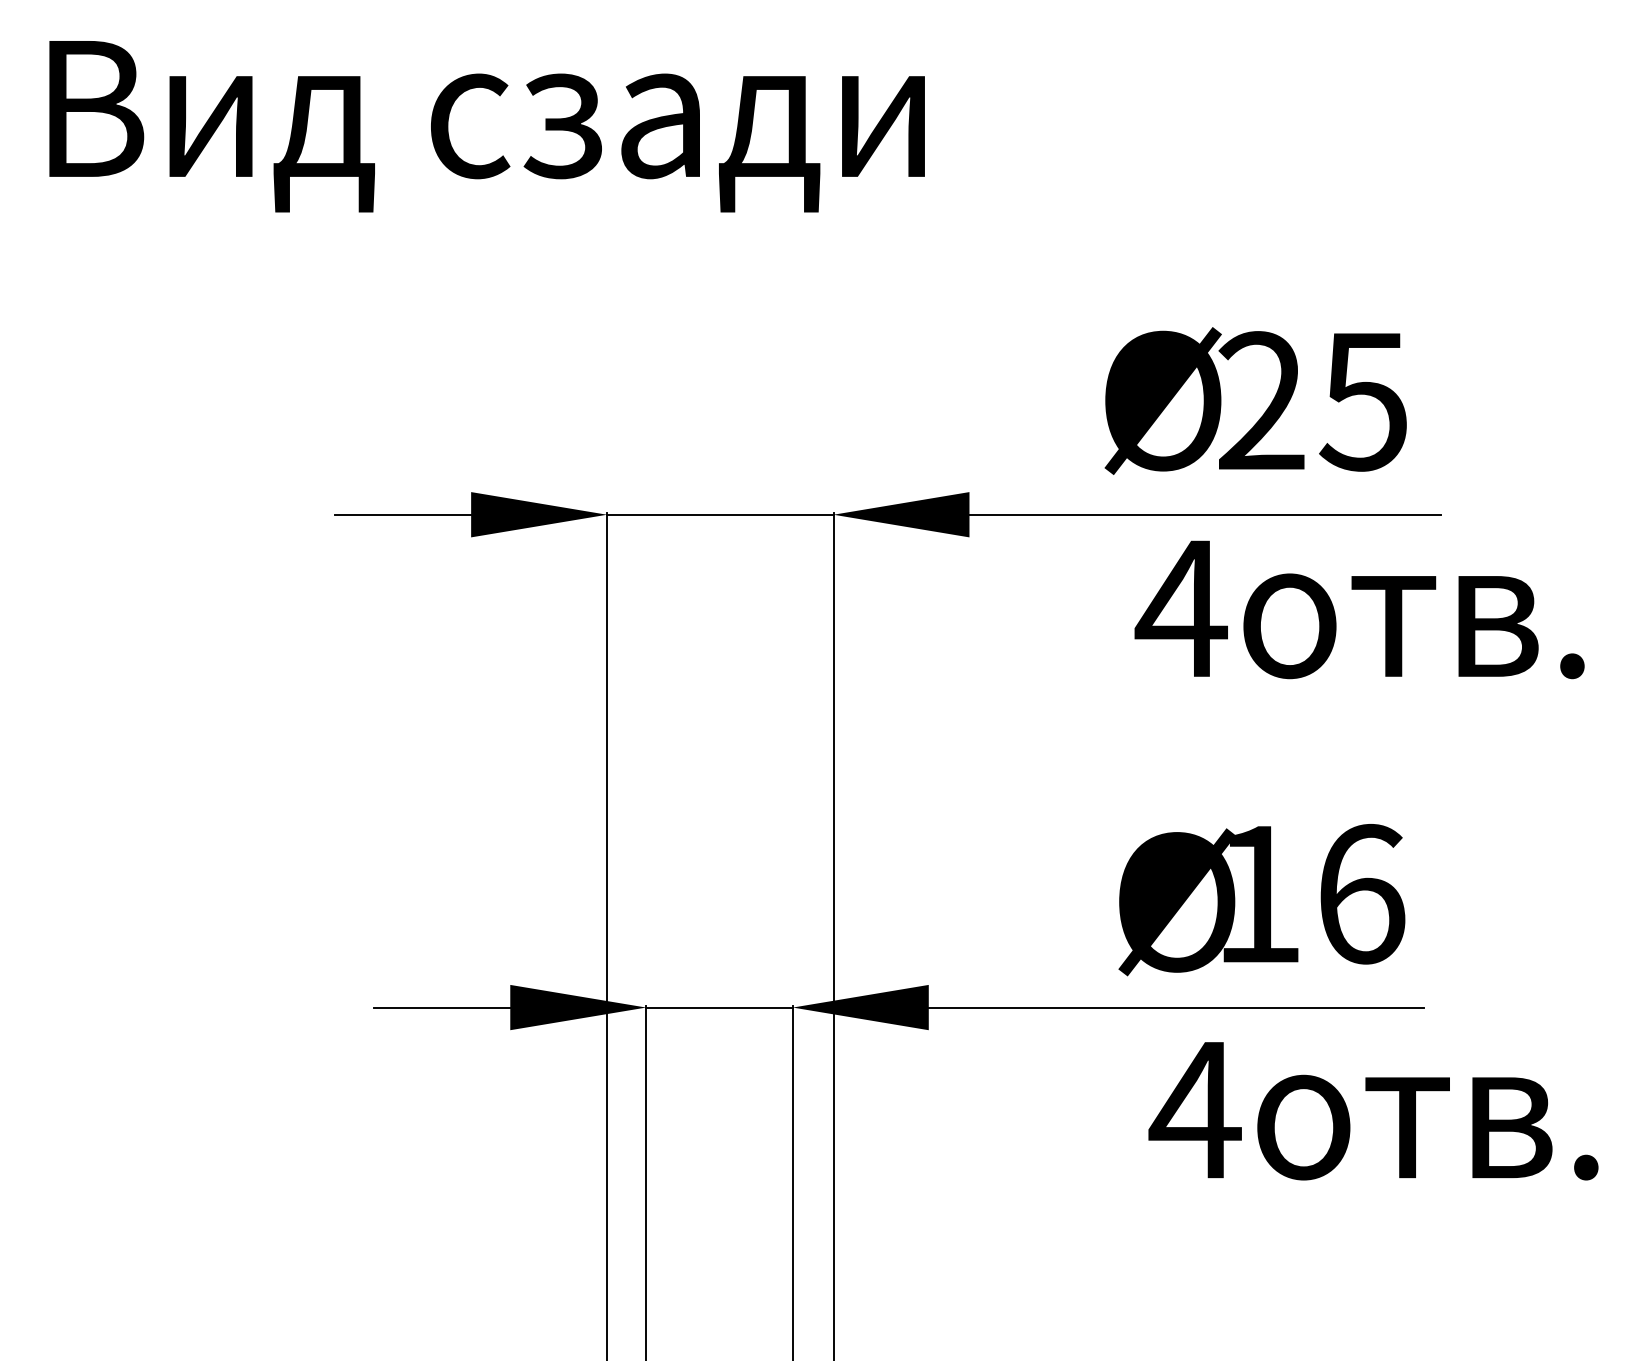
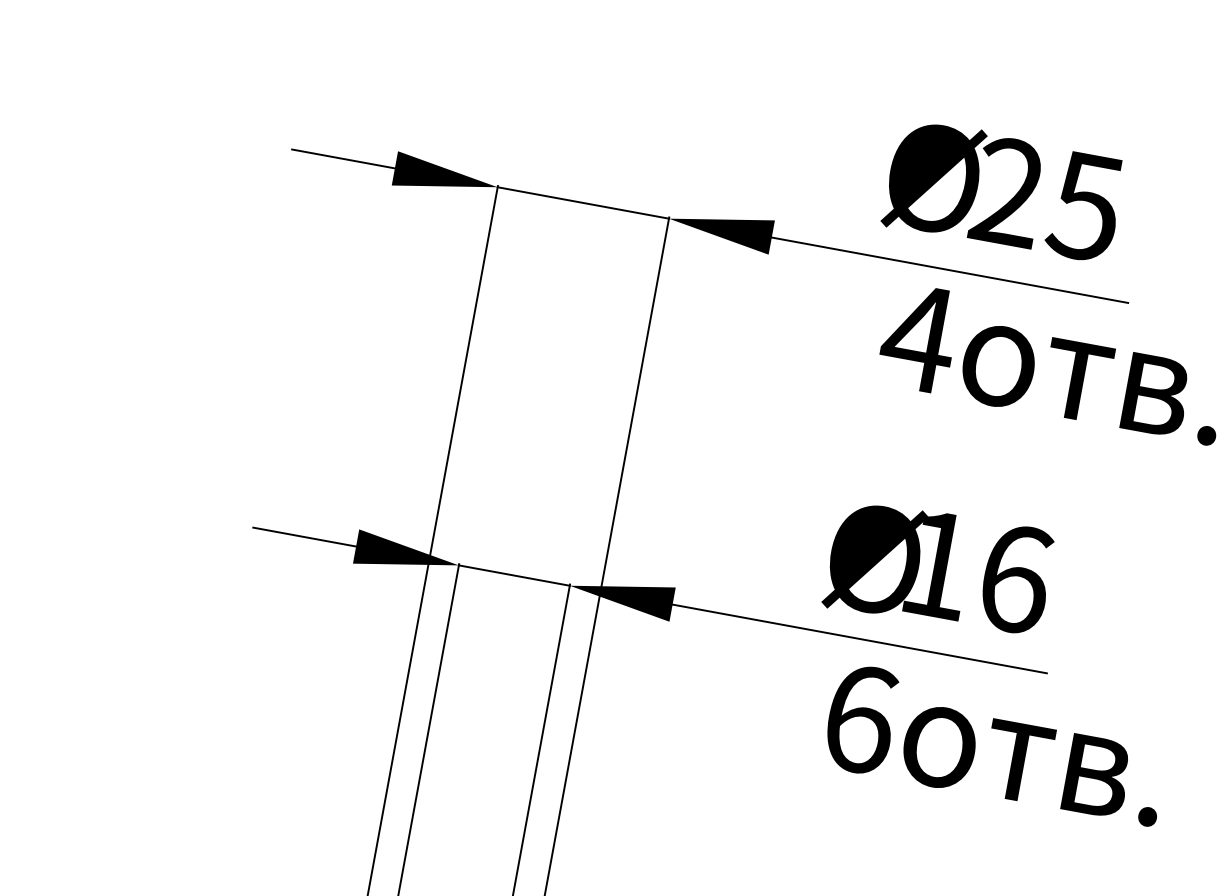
text: (1194, 1109) -> (859, 718), 4 -> 6

